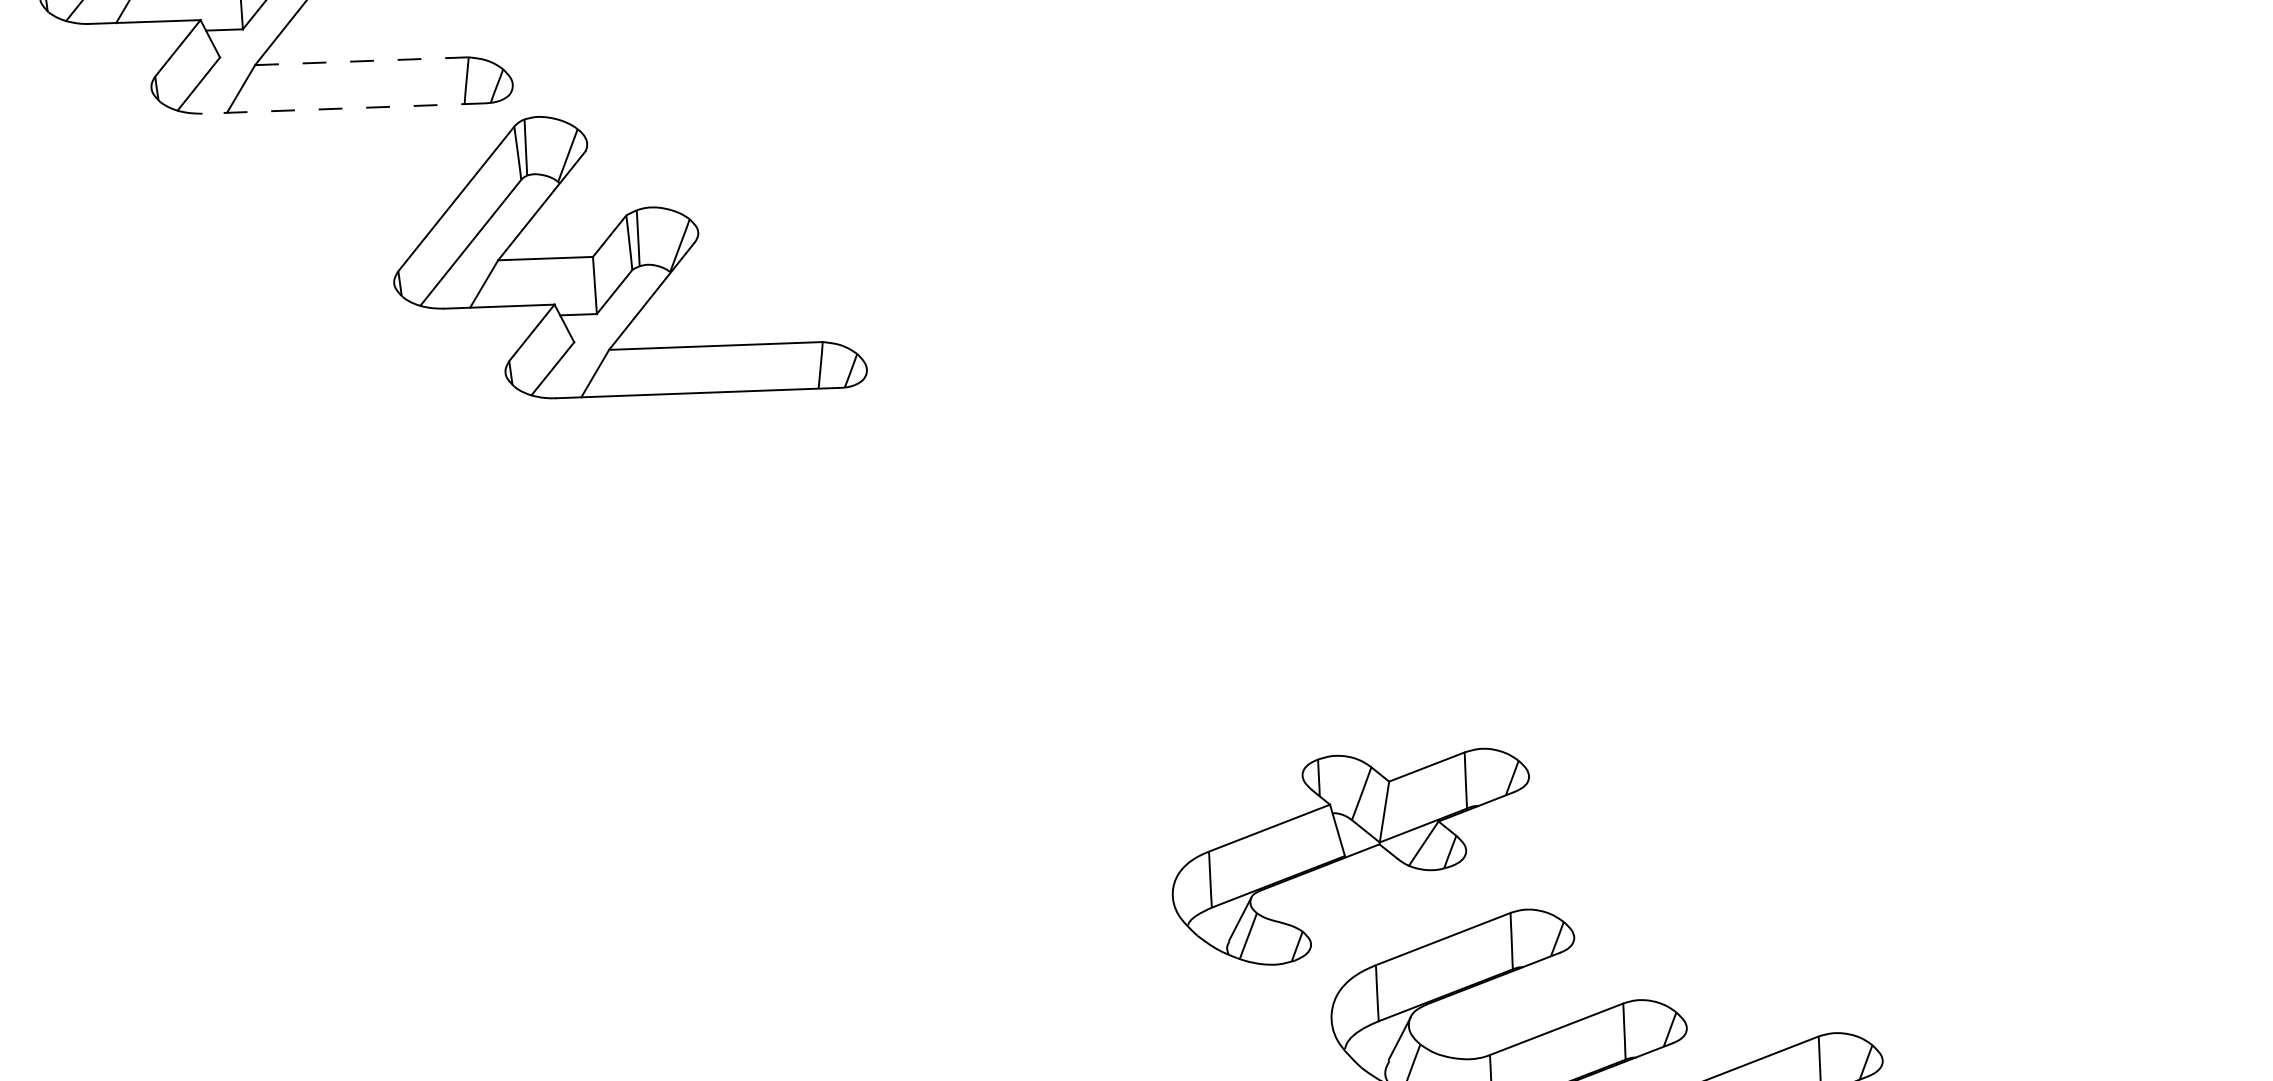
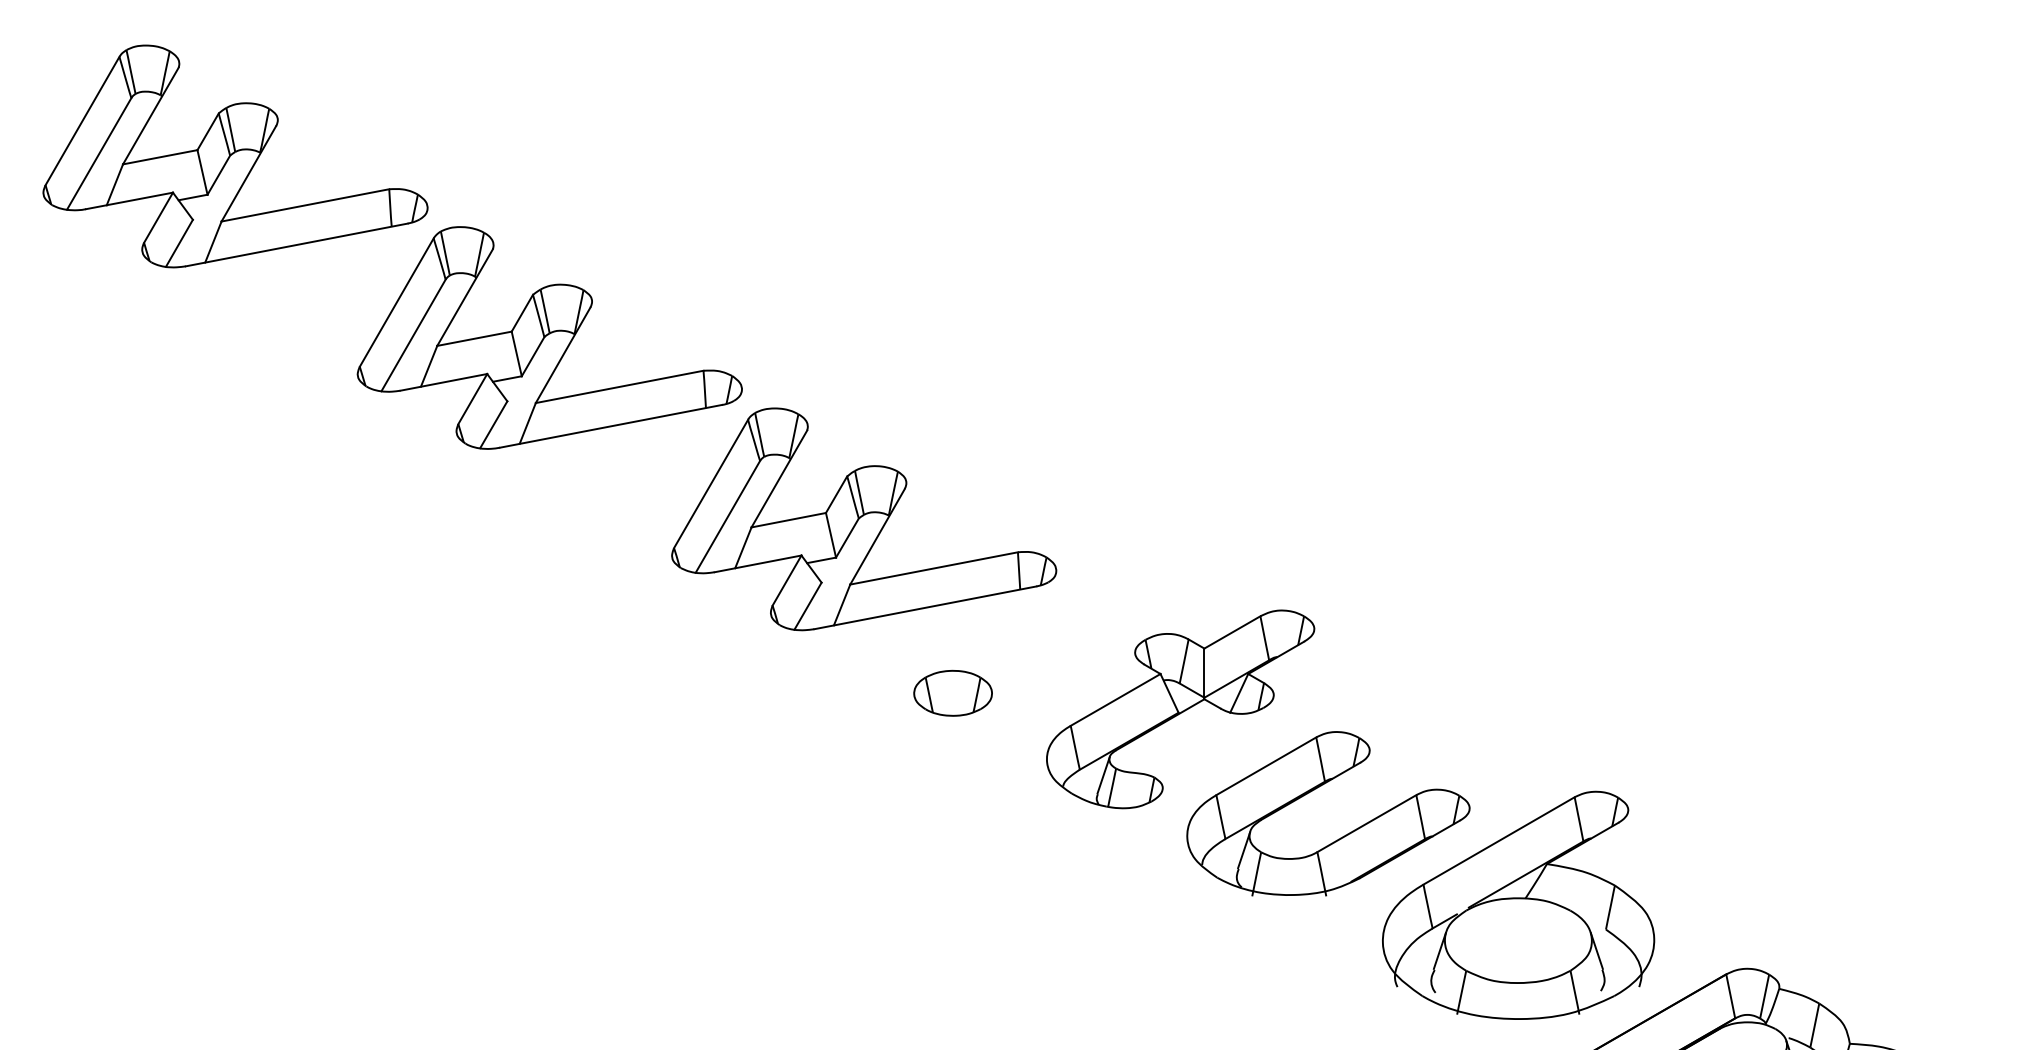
line: (362, 61) -> (305, 205), dashed -> solid
line: (343, 107) -> (296, 244), dashed -> solid
part: (993, 556) -> (864, 519), added
part: (1069, 787) -> (952, 692), added

